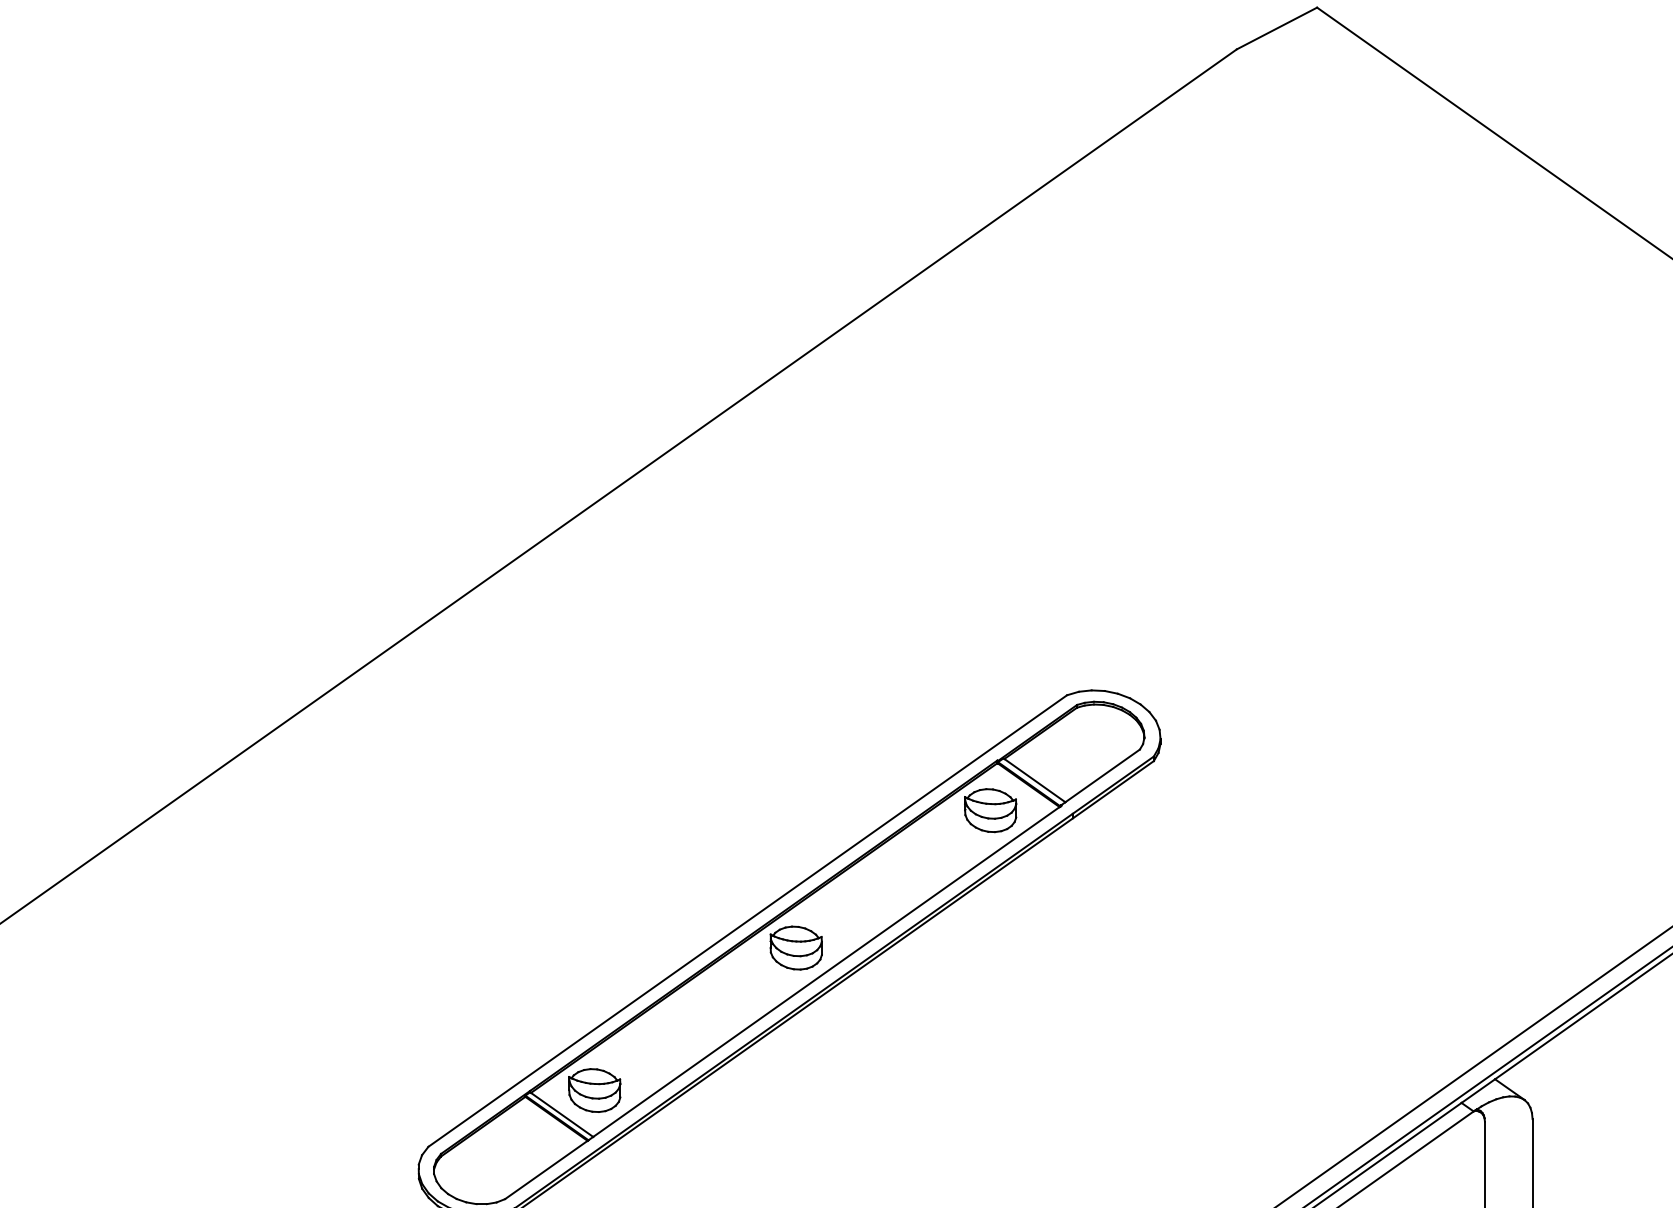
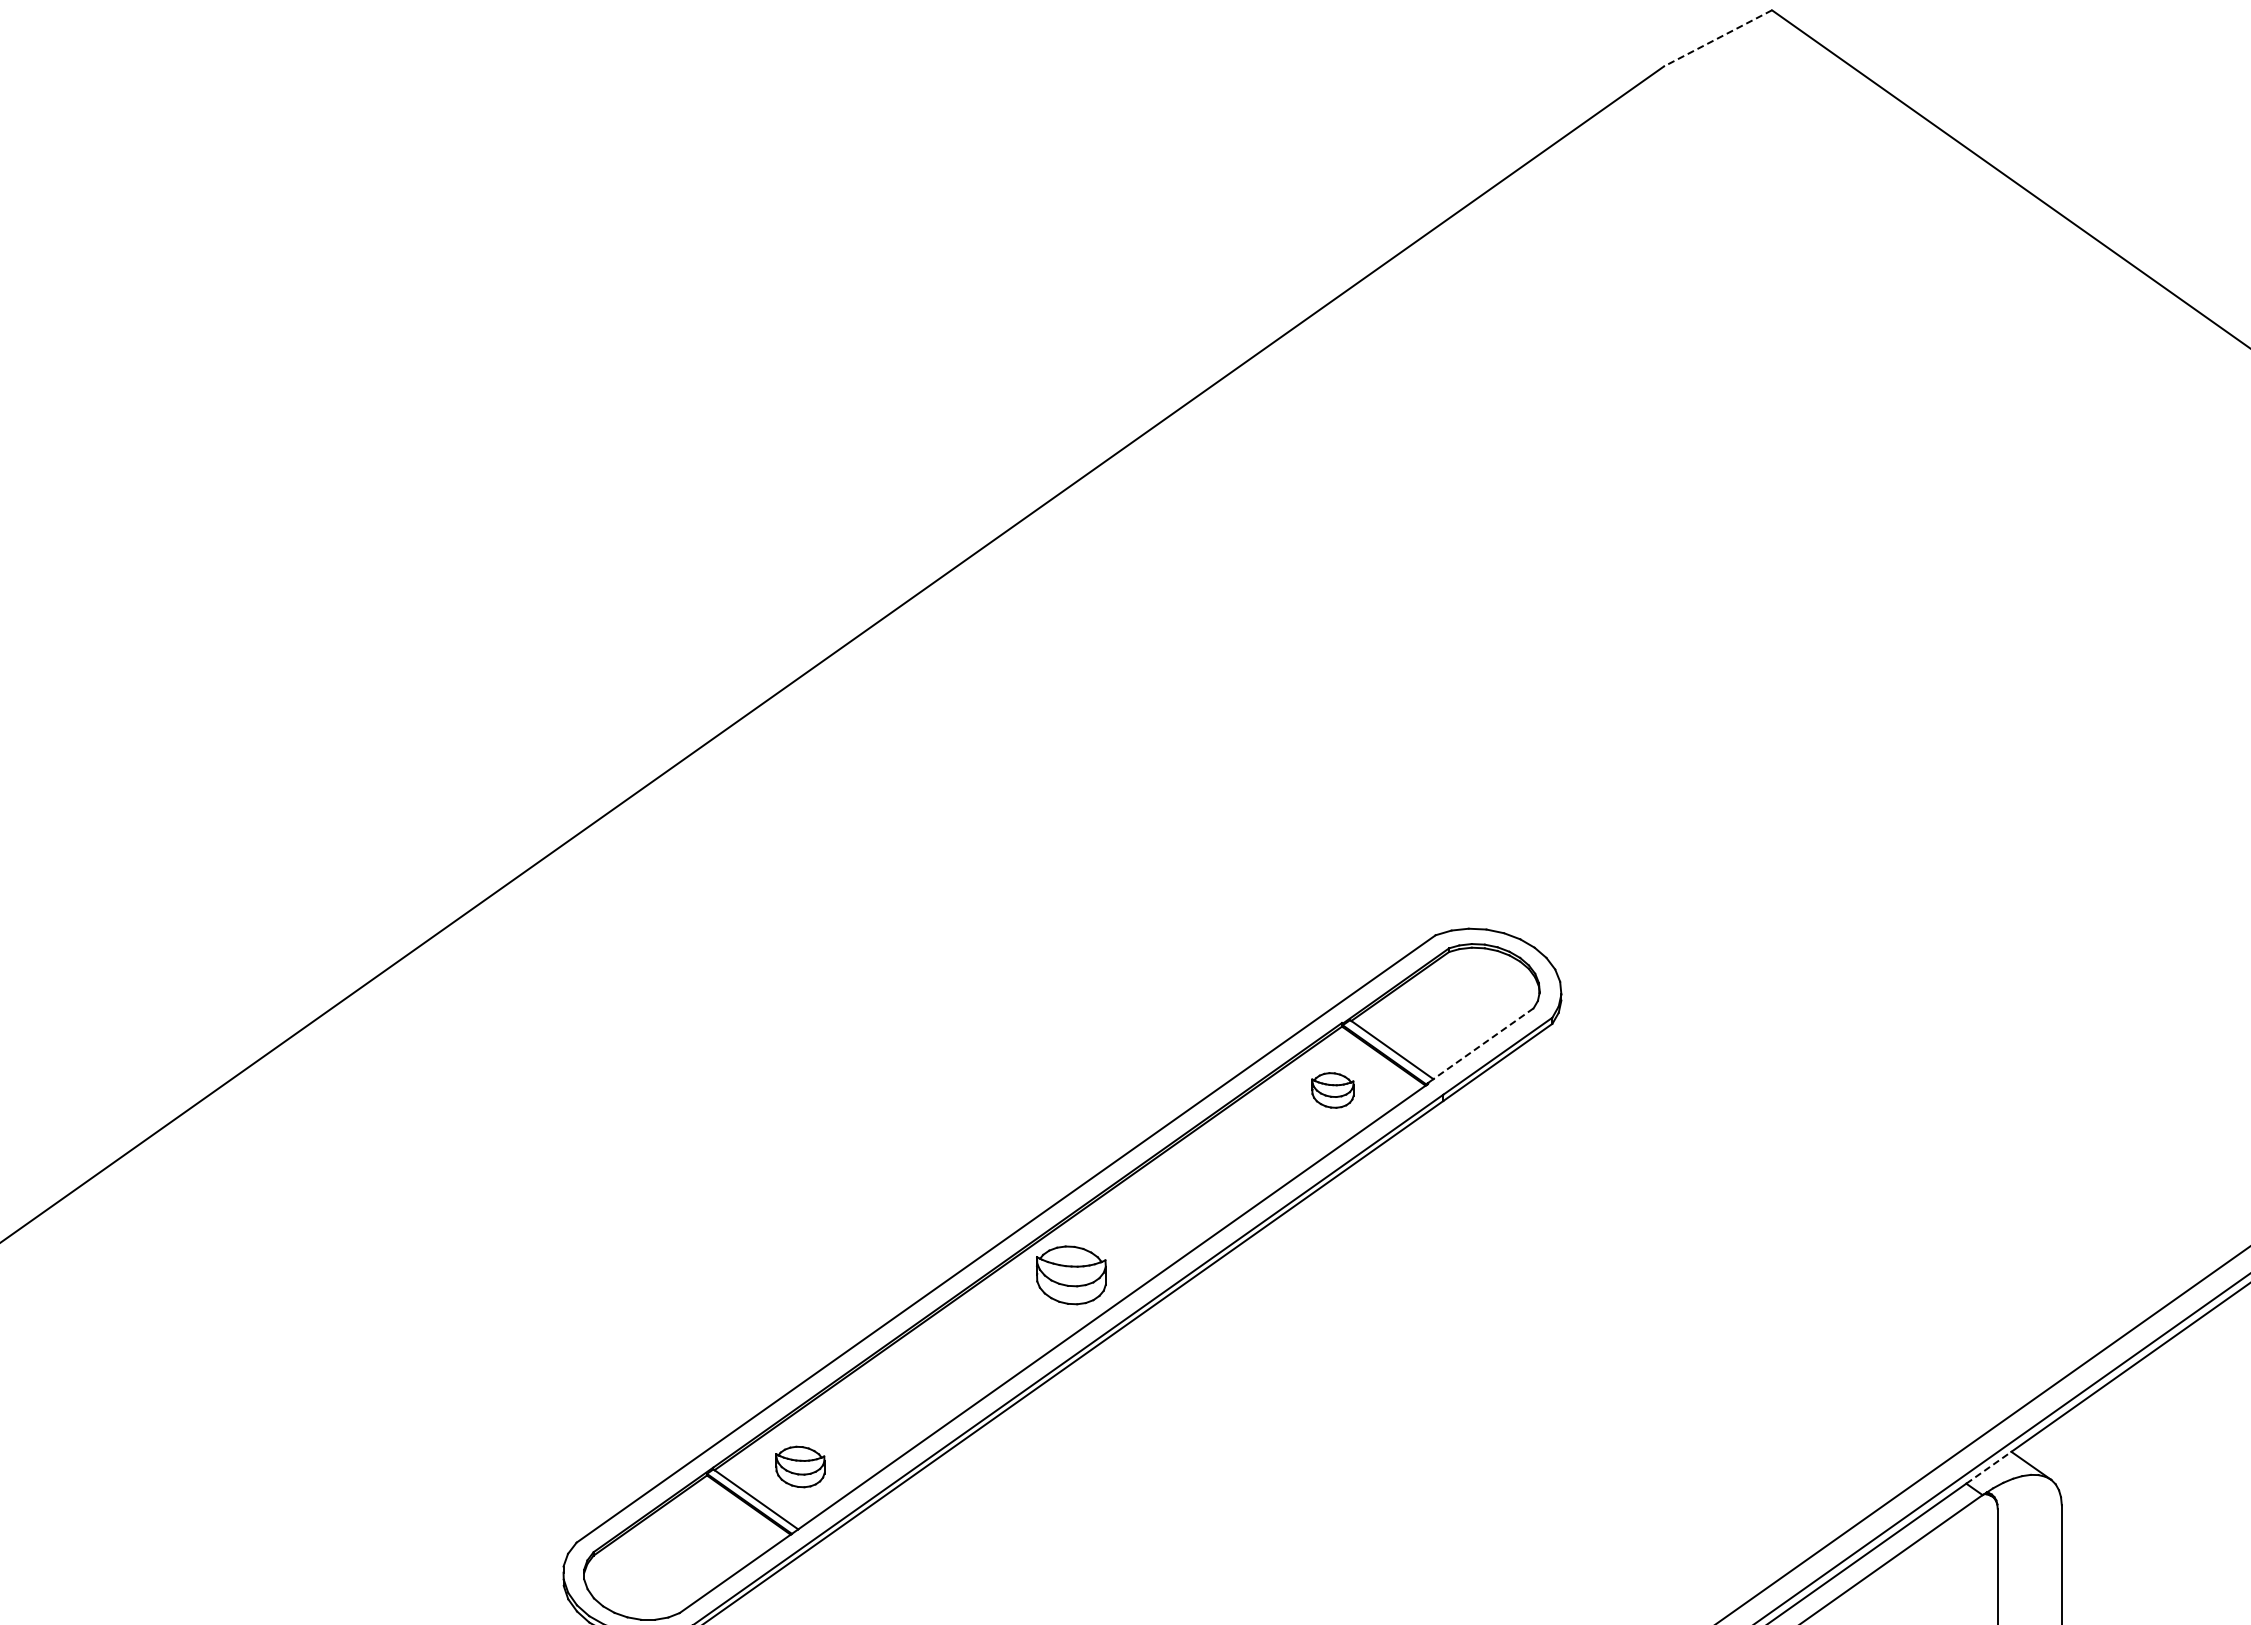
line: (1277, 28) -> (1718, 38), solid -> dashed
line: (1102, 776) -> (1483, 1044), solid -> dashed
part: (990, 810) -> (1332, 1090), size x0.6
part: (594, 1090) -> (800, 1466), size x0.7
line: (1478, 1090) -> (1988, 1467), solid -> dashed

